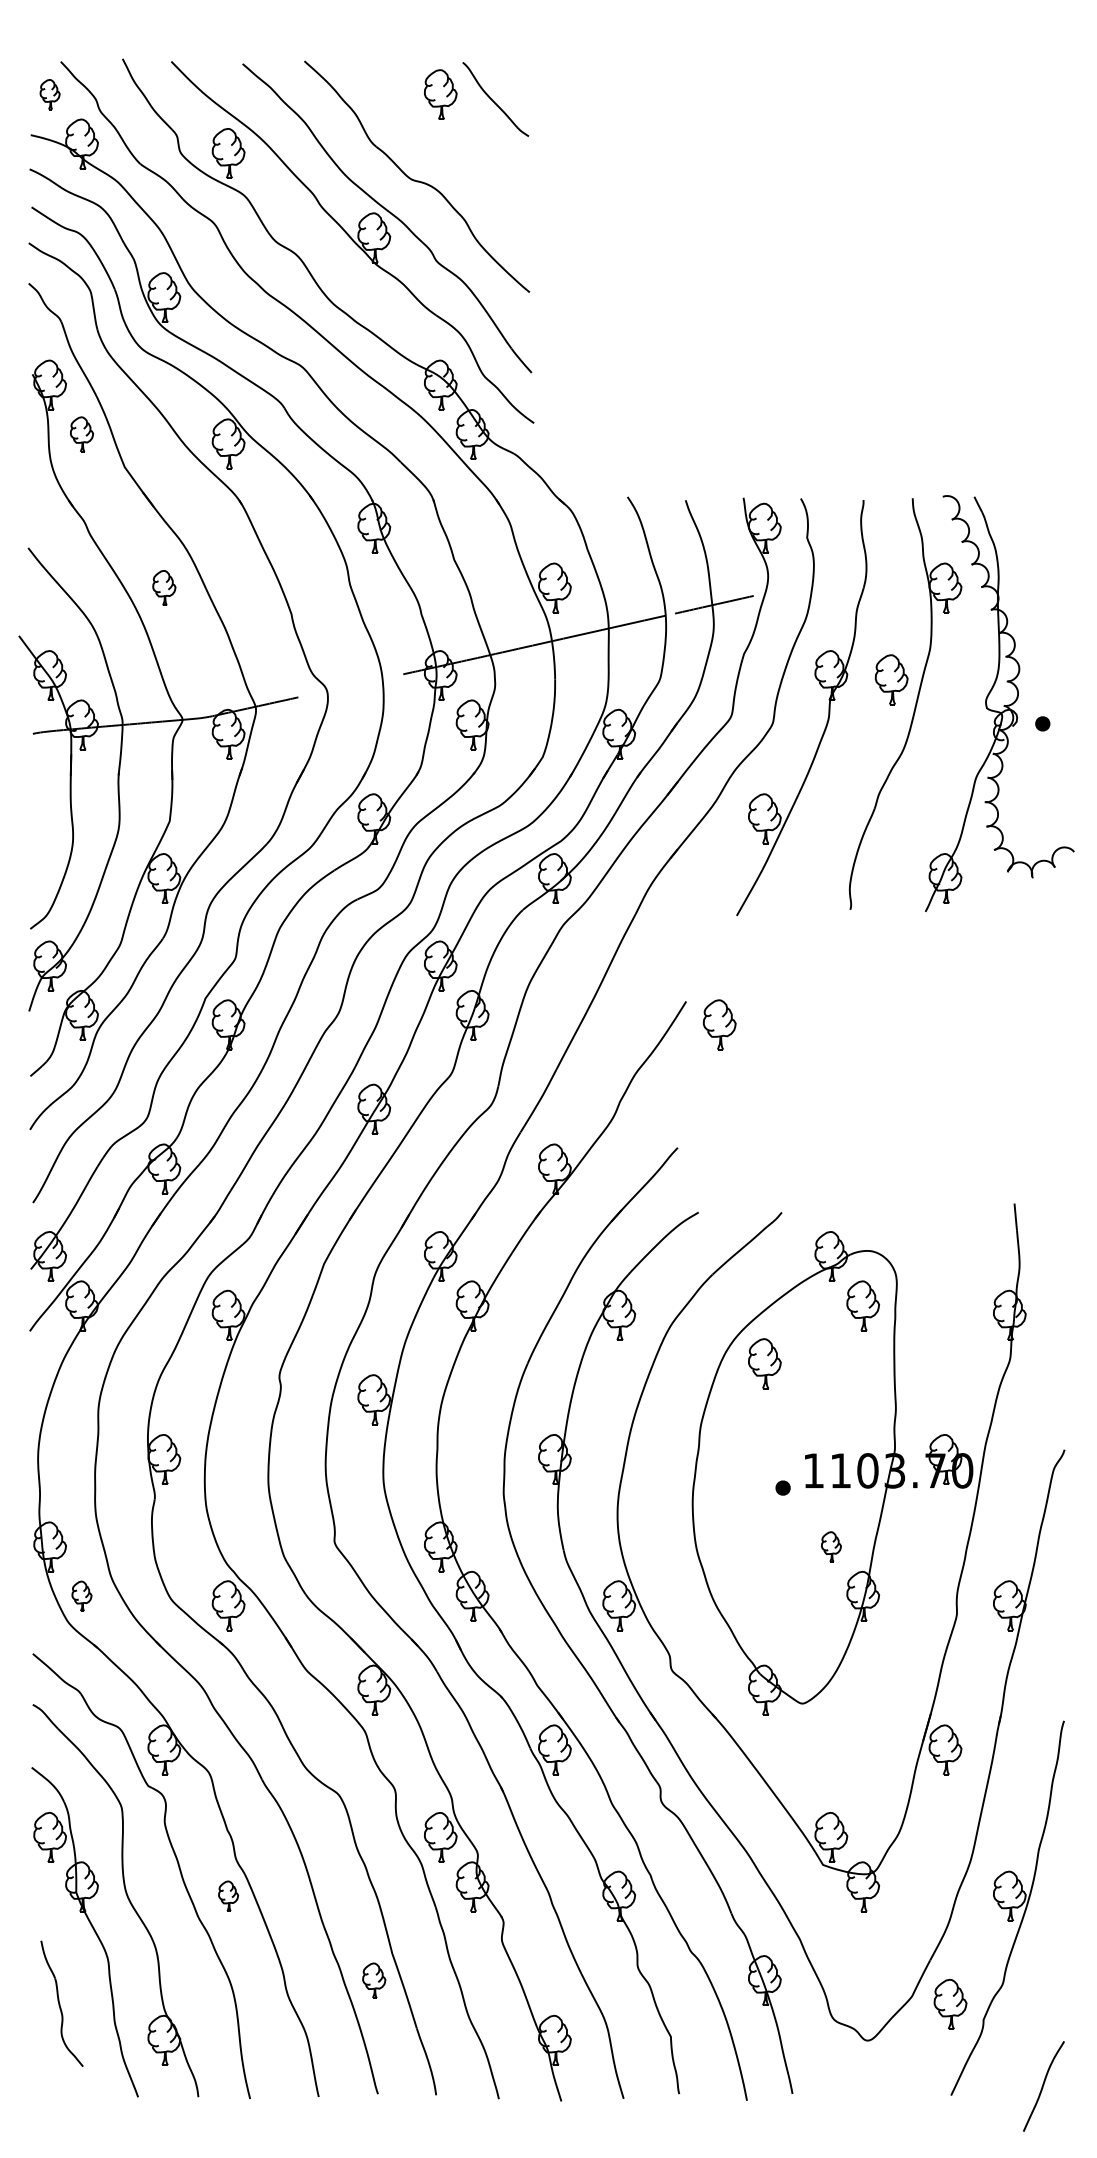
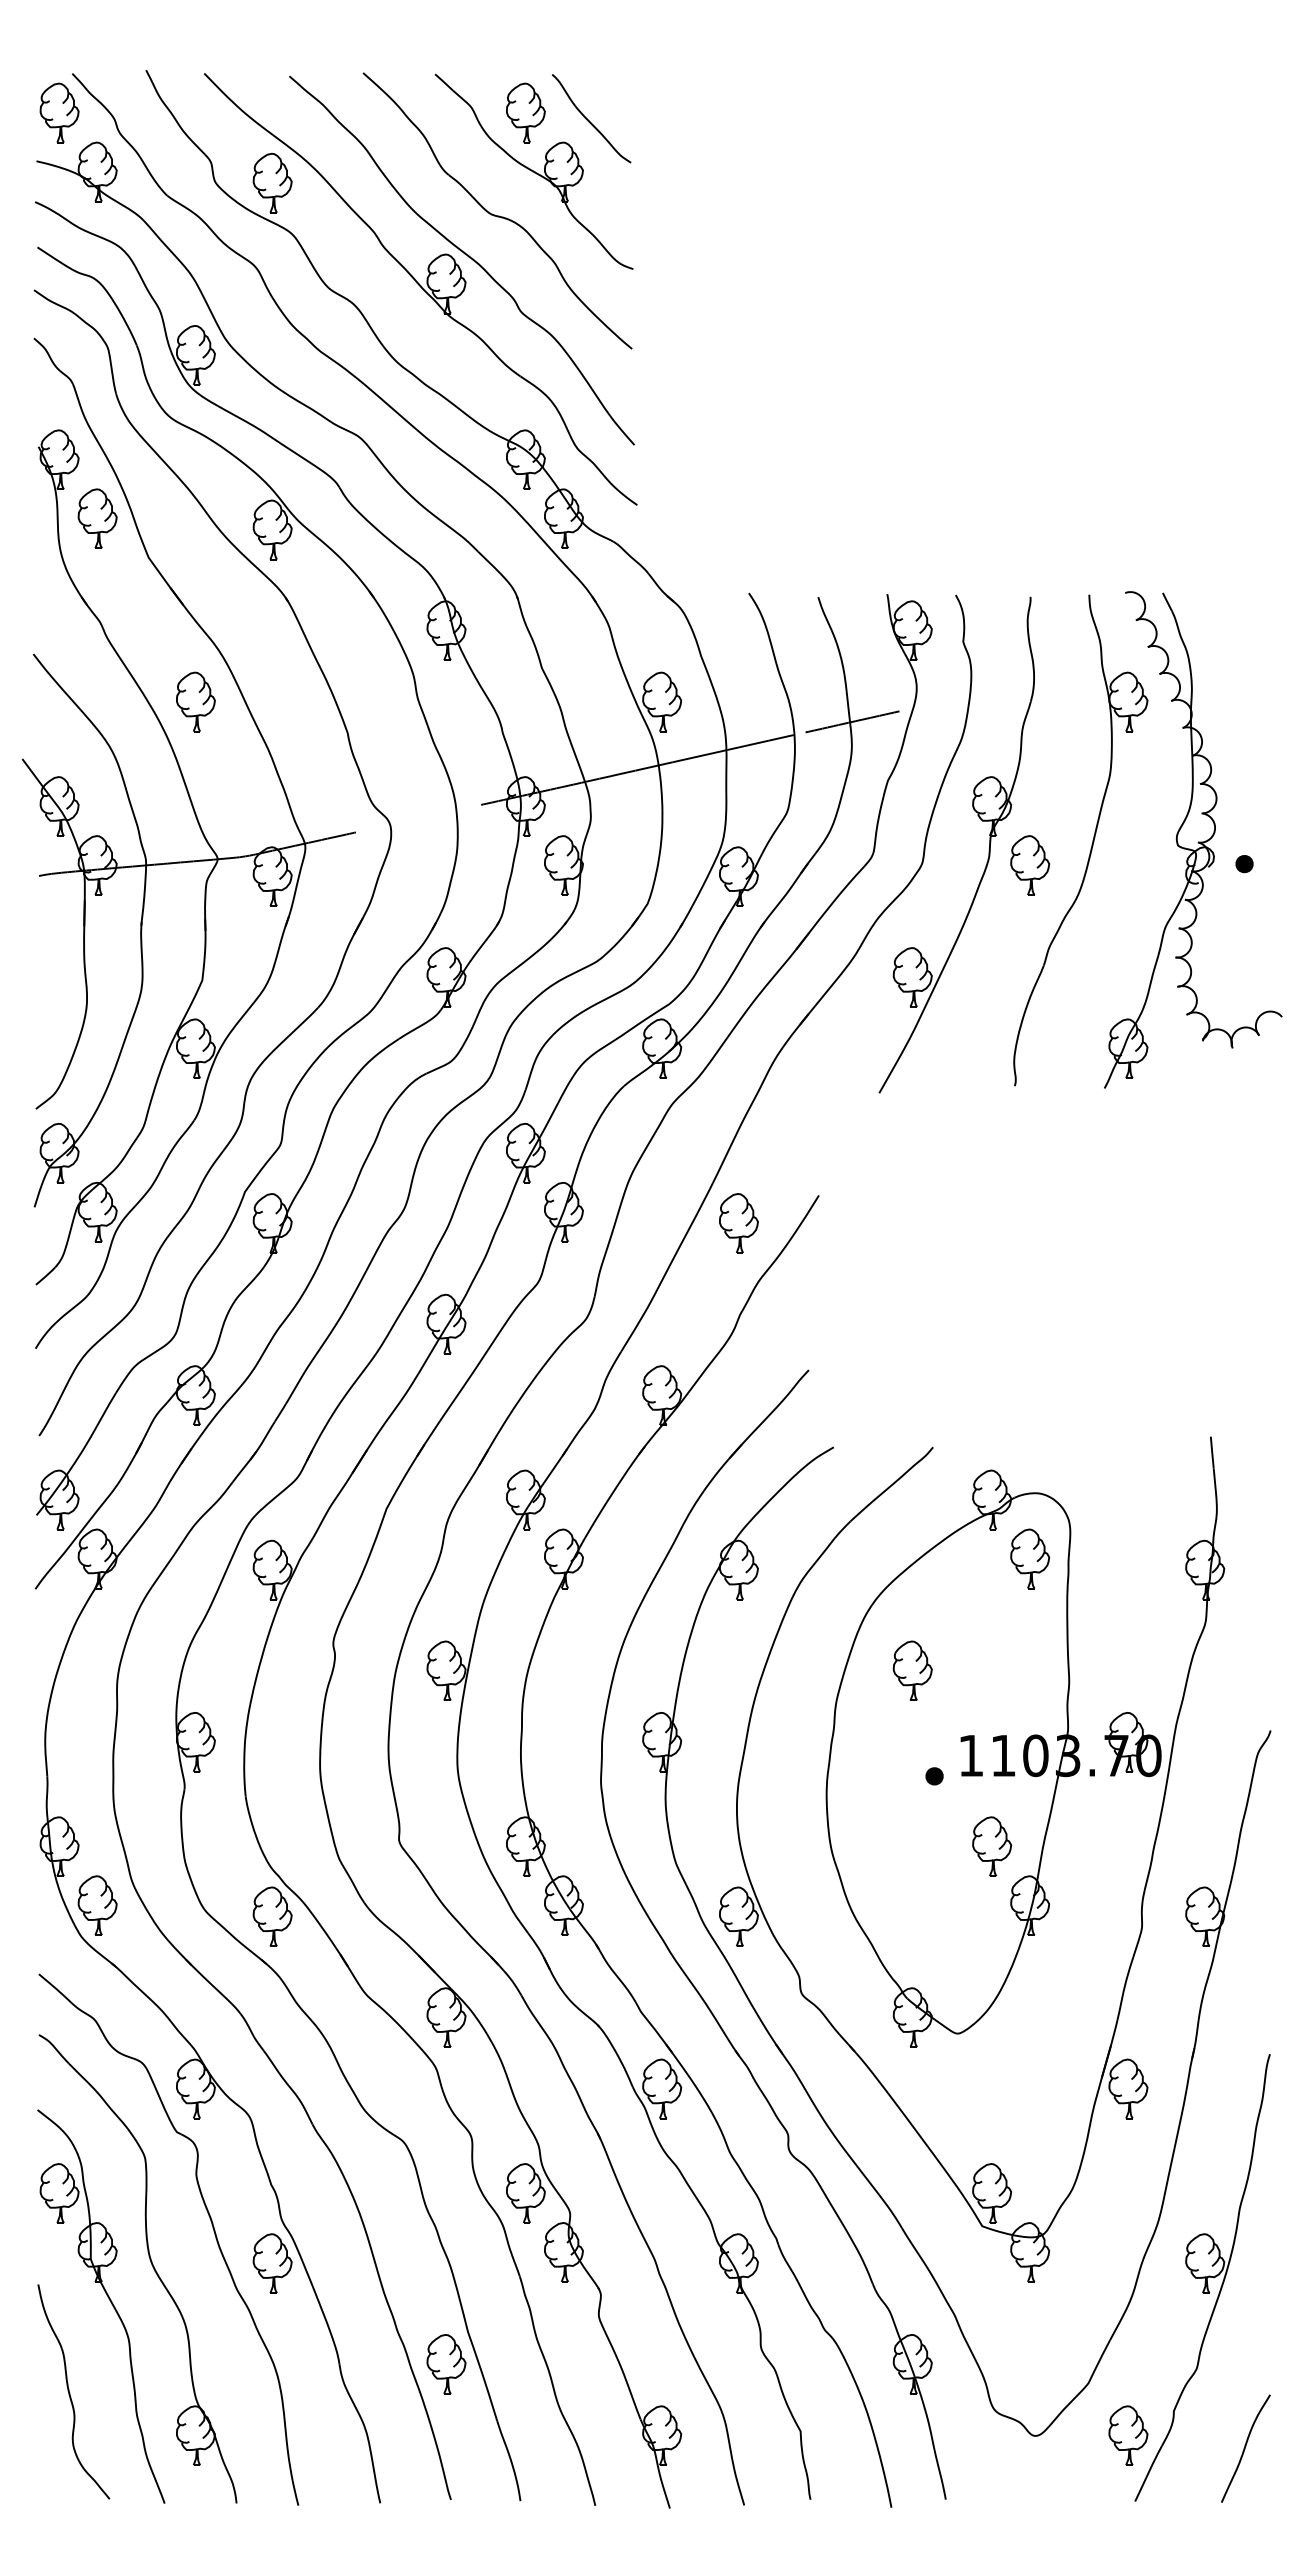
part: (50, 94) -> (59, 112), size x1.67
part: (447, 143) -> (533, 171), added
part: (81, 434) -> (97, 518), size x1.43
part: (163, 587) -> (195, 701), size x1.43
part: (891, 679) -> (1030, 865), moved
part: (719, 1024) -> (738, 1223), moved
part: (764, 1363) -> (912, 1670), moved
part: (831, 1546) -> (992, 1846), size x1.67
part: (81, 1596) -> (97, 1905), size x1.67
part: (228, 1896) -> (272, 2263), size x1.67
part: (374, 1980) -> (446, 2364), size x1.43
part: (61, 2003) -> (73, 2391), size x1.43
part: (950, 2004) -> (1128, 2435), moved
curve: (1043, 2086) -> (1245, 2448), moved

